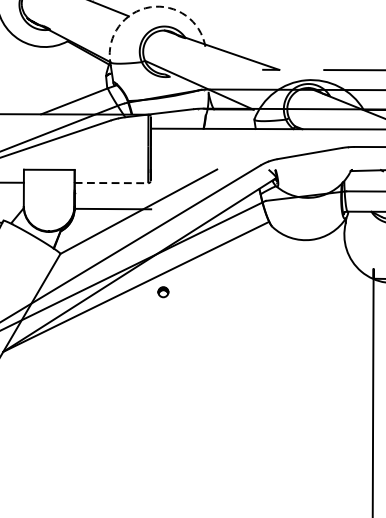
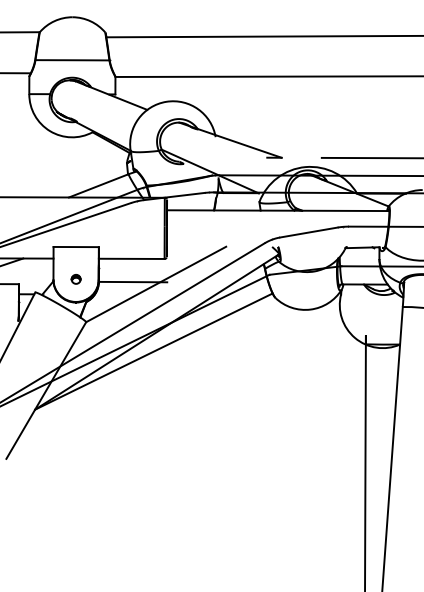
arc: (150, 6) -> (166, 101), dashed -> solid
line: (111, 182) -> (131, 258), dashed -> solid
part: (162, 292) -> (75, 279), moved

